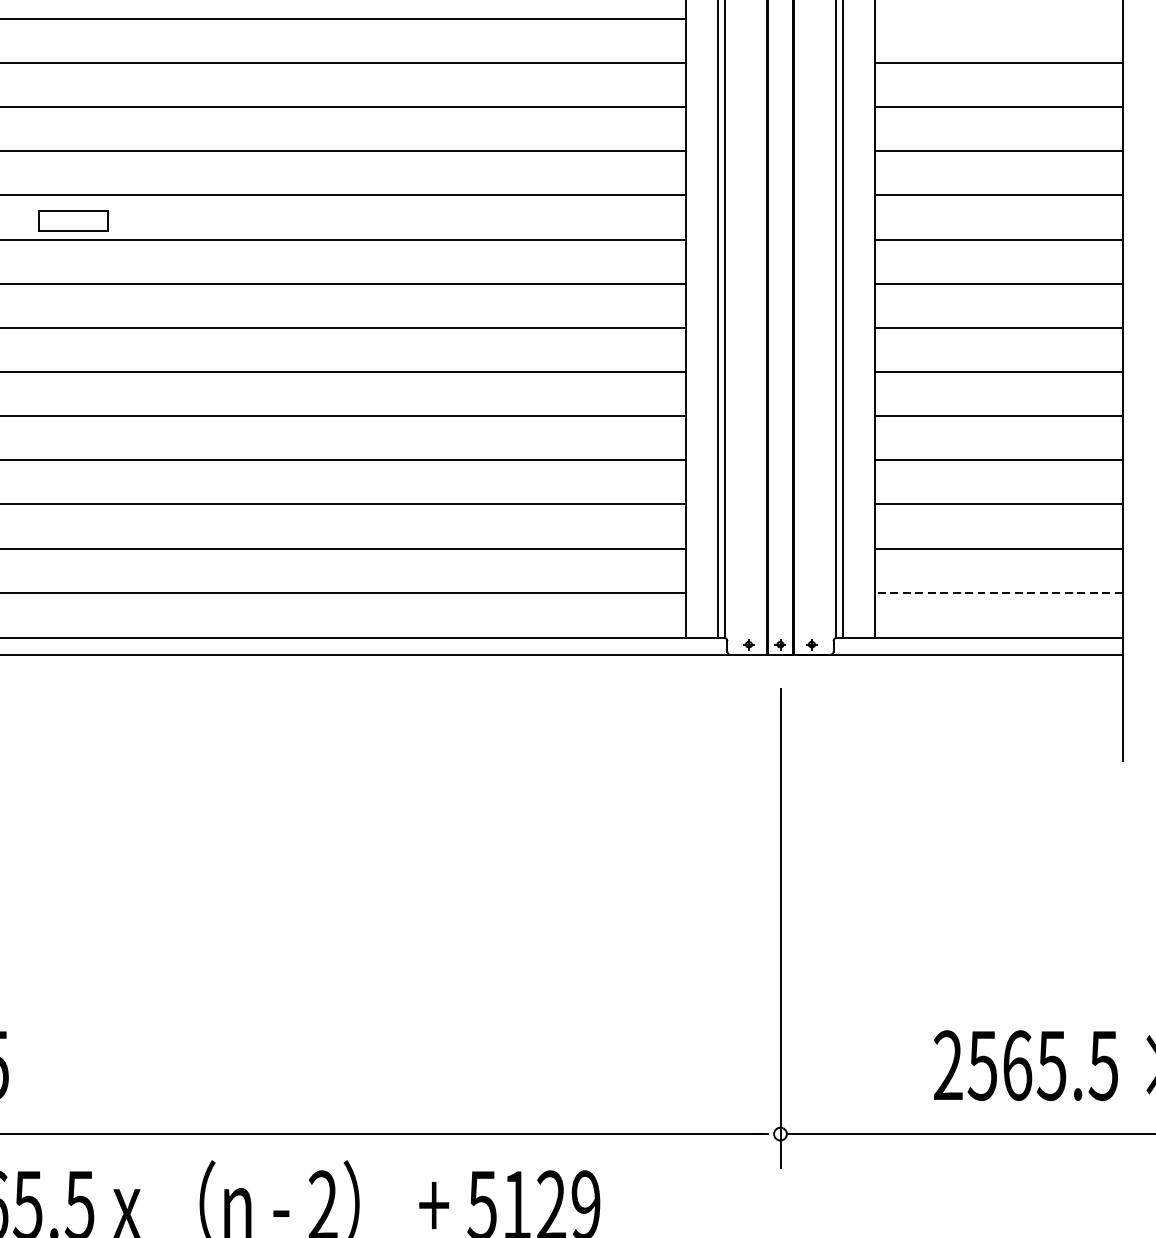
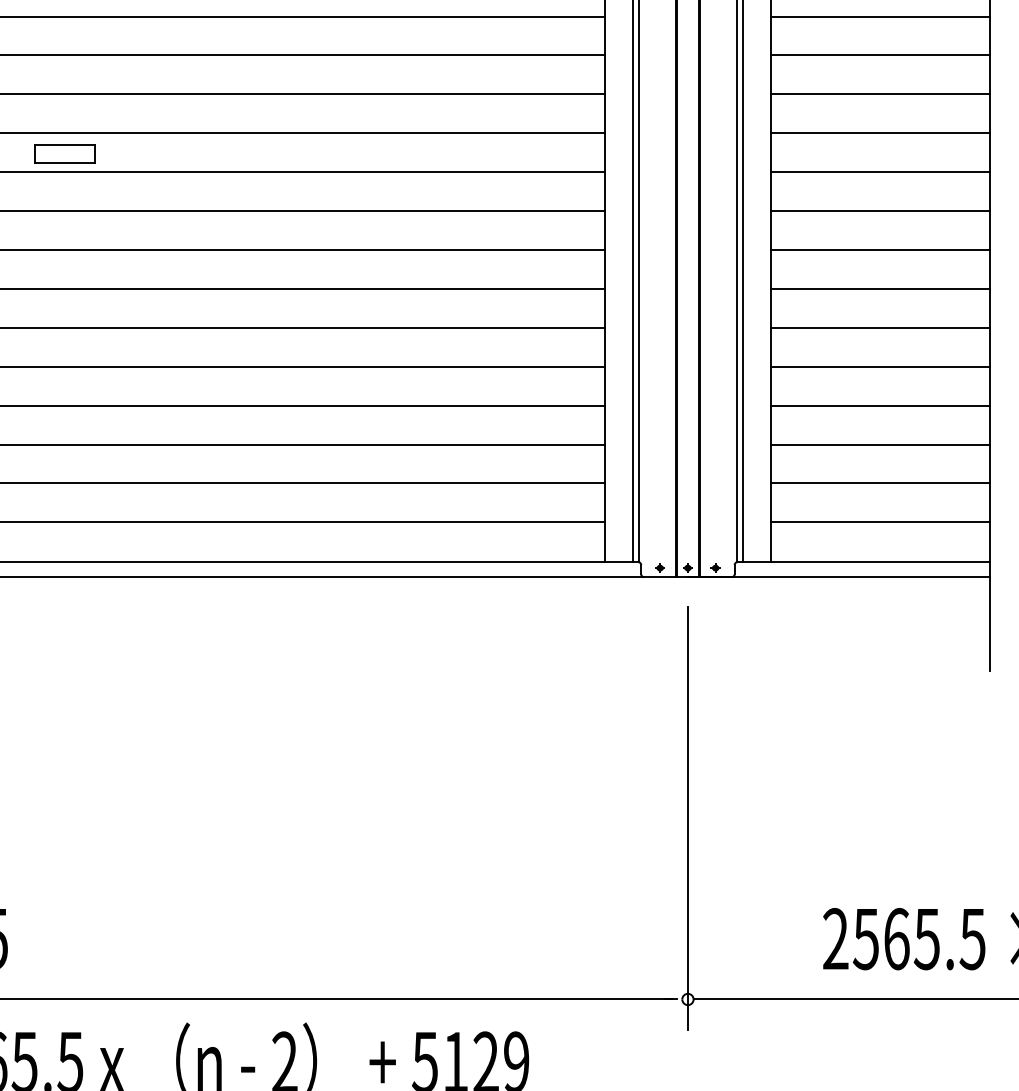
line: (998, 18) -> (880, 16), added
part: (73, 220) -> (64, 153), moved
line: (997, 592) -> (879, 522), dashed -> solid

